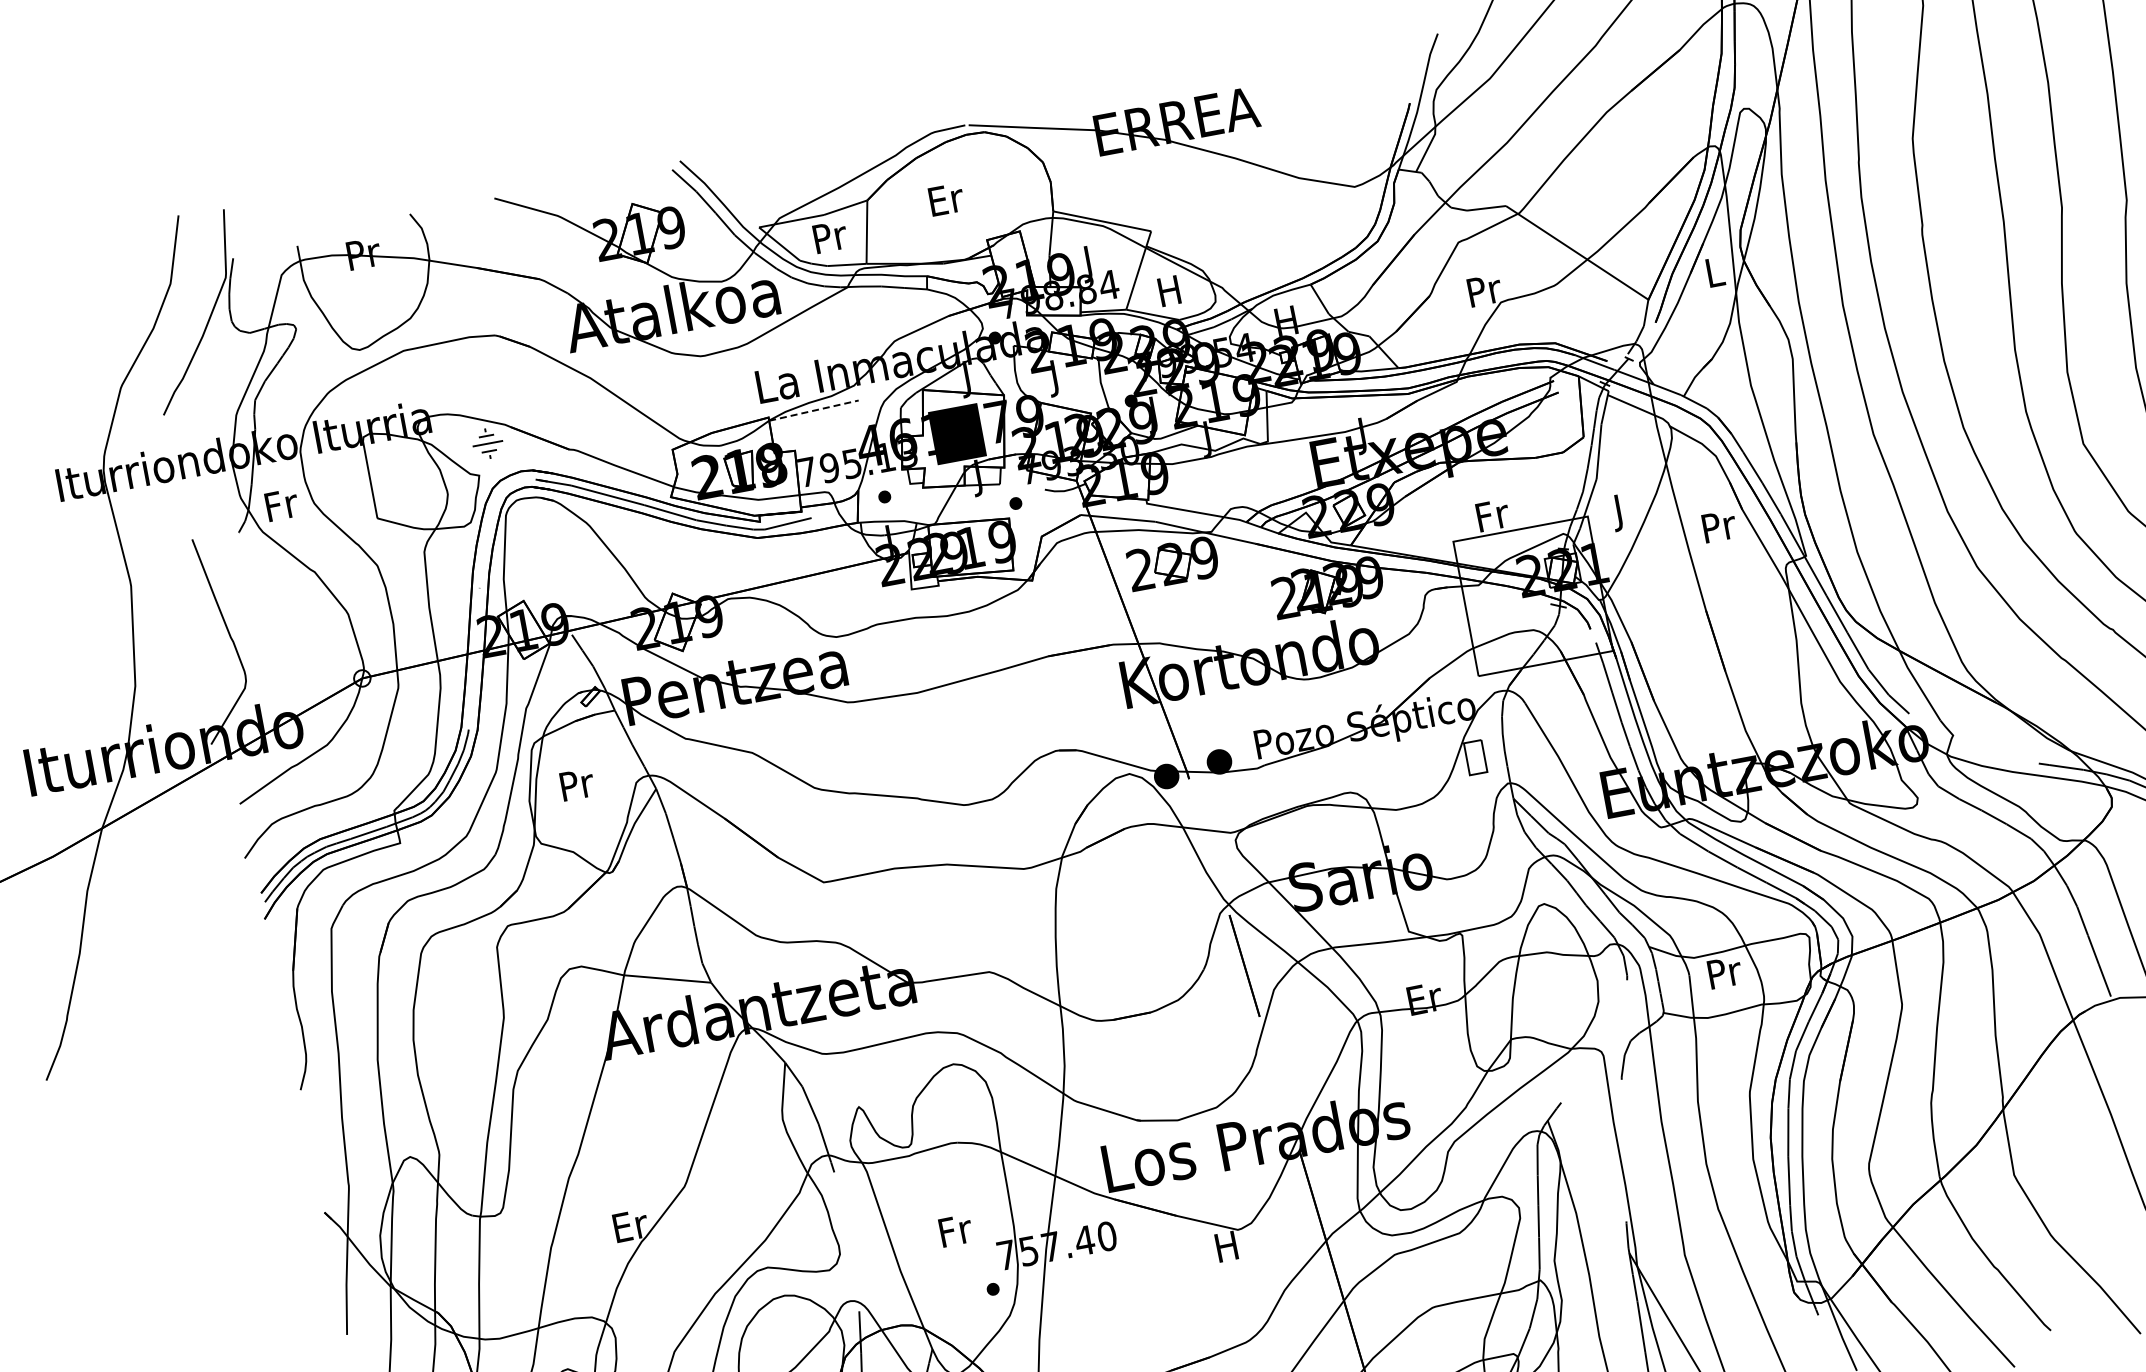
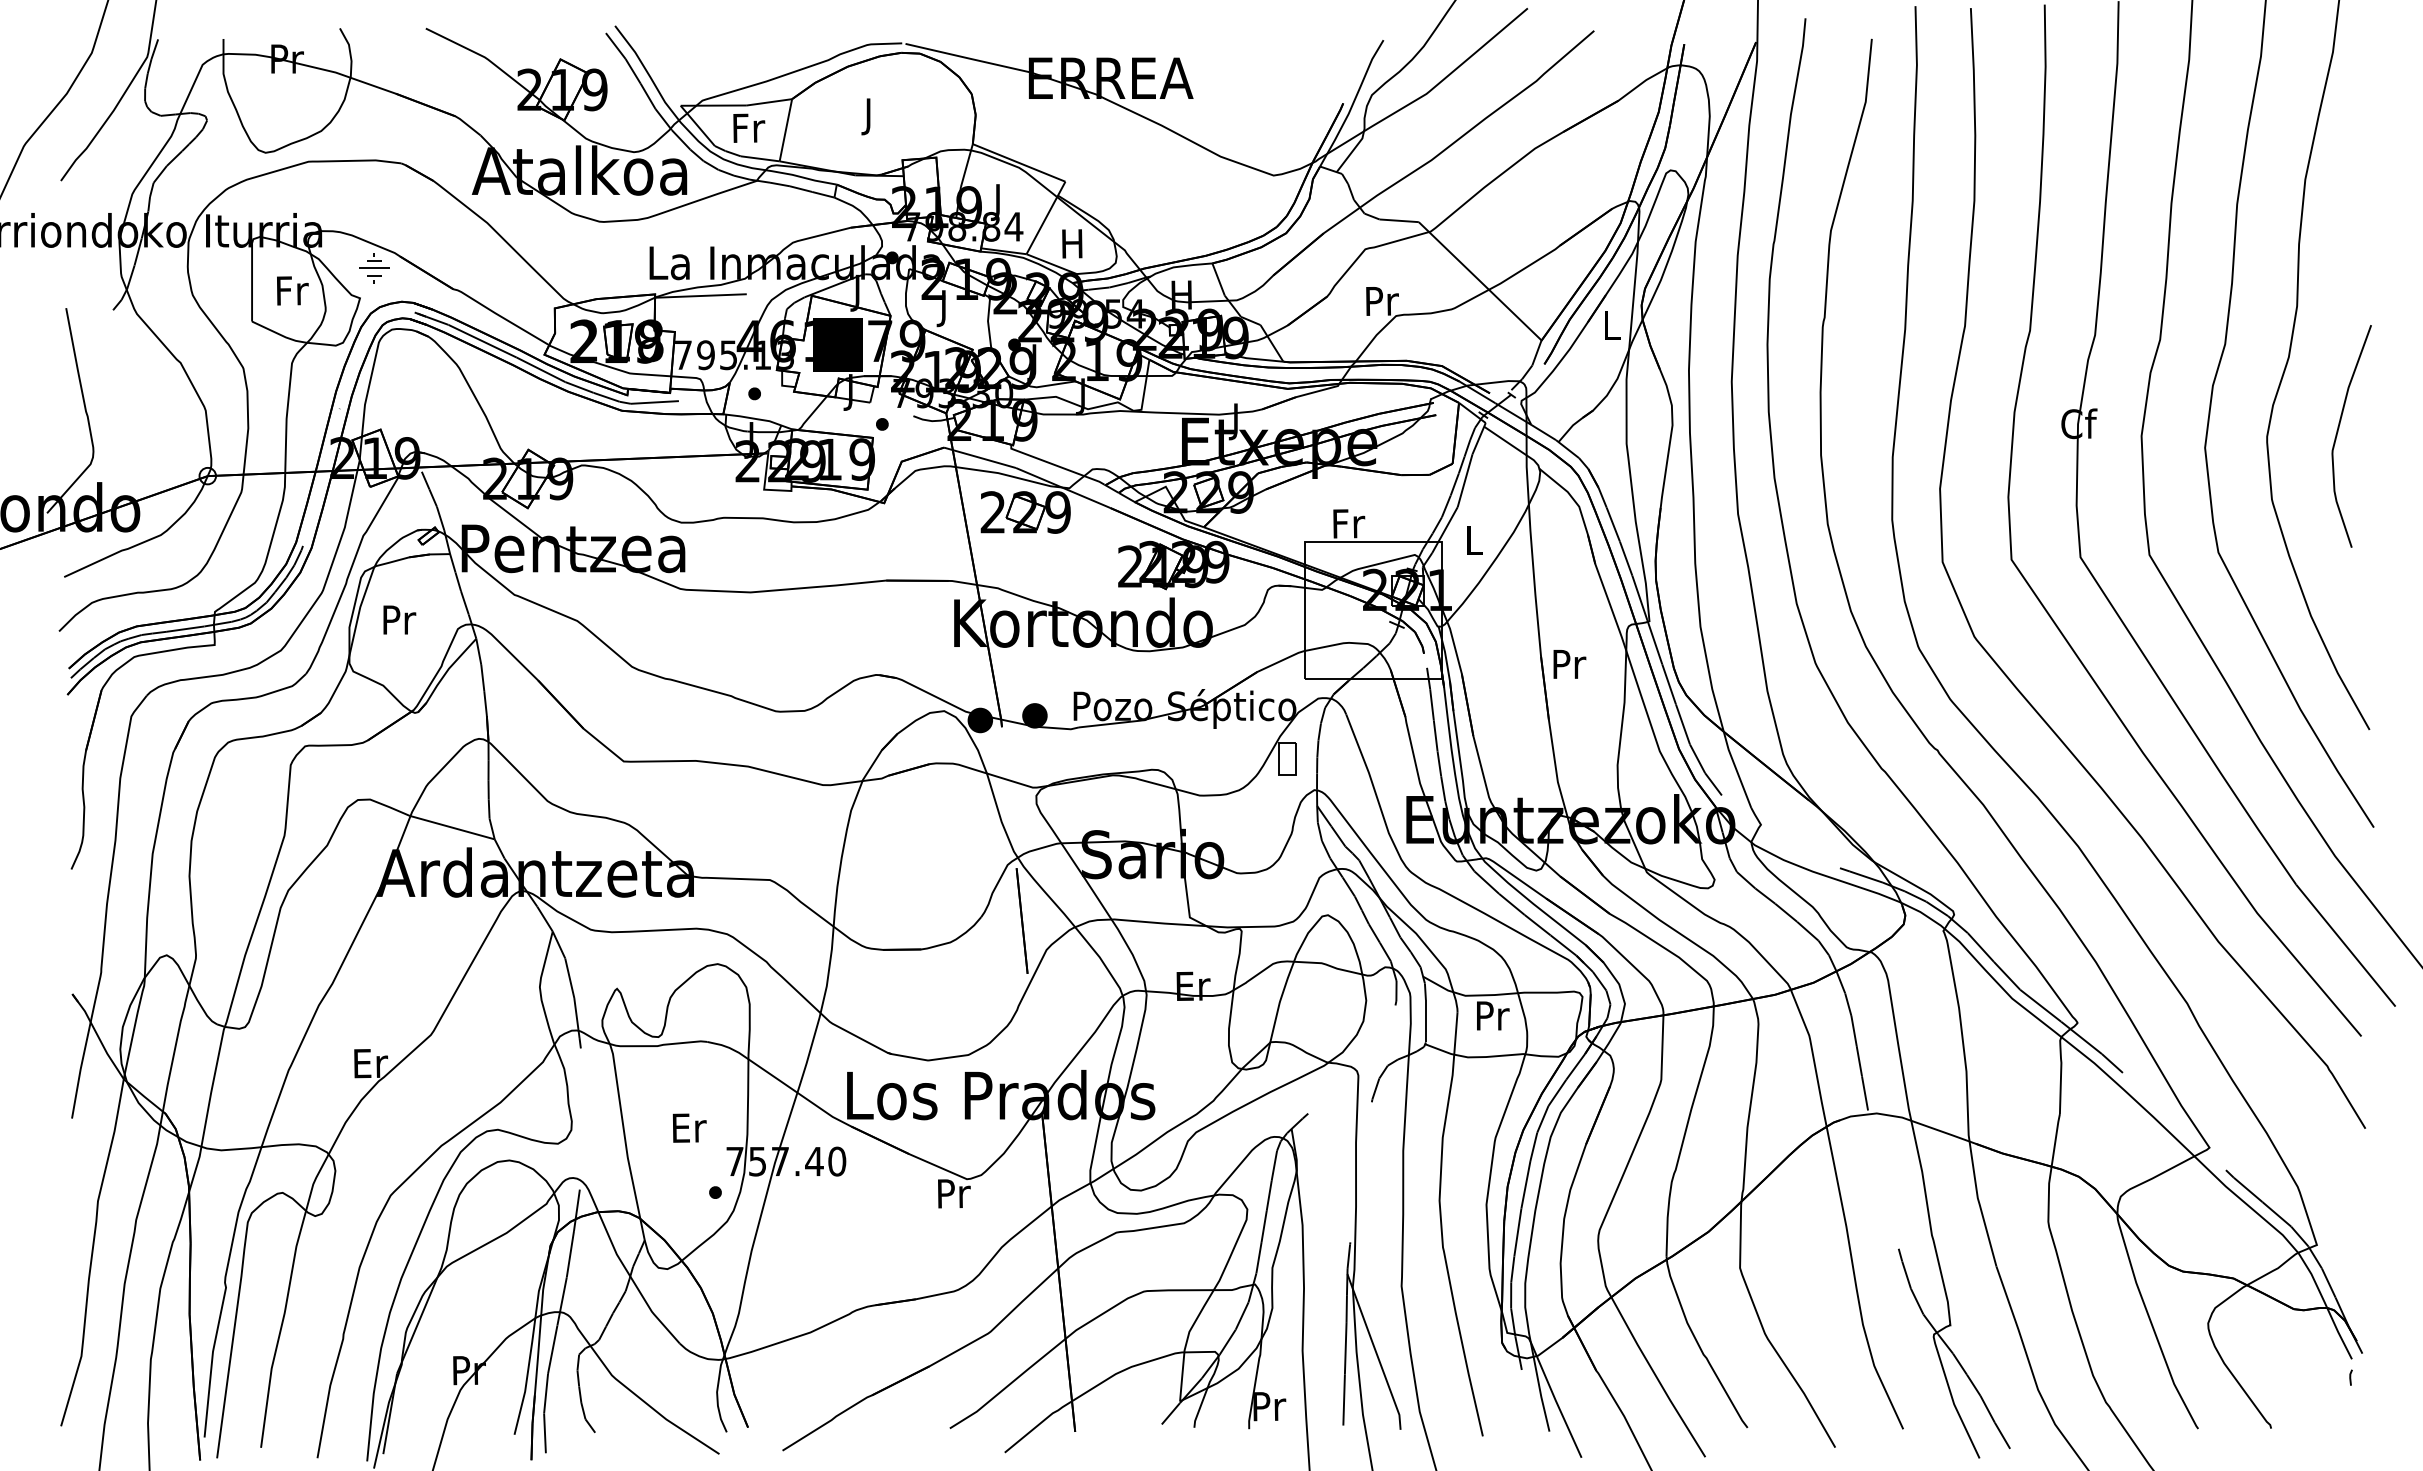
text: (947, 203) -> (870, 116), Er -> J
text: (829, 236) -> (748, 127), Pr -> Fr
line: (813, 411) -> (700, 296), dashed -> solid
text: (281, 504) -> (292, 290), moved
text: (1620, 512) -> (1474, 544), J -> L
text: (1719, 526) -> (1569, 664), moved
text: (955, 1230) -> (689, 1127), Fr -> Er
text: (1228, 1246) -> (954, 1193), H -> Pr

